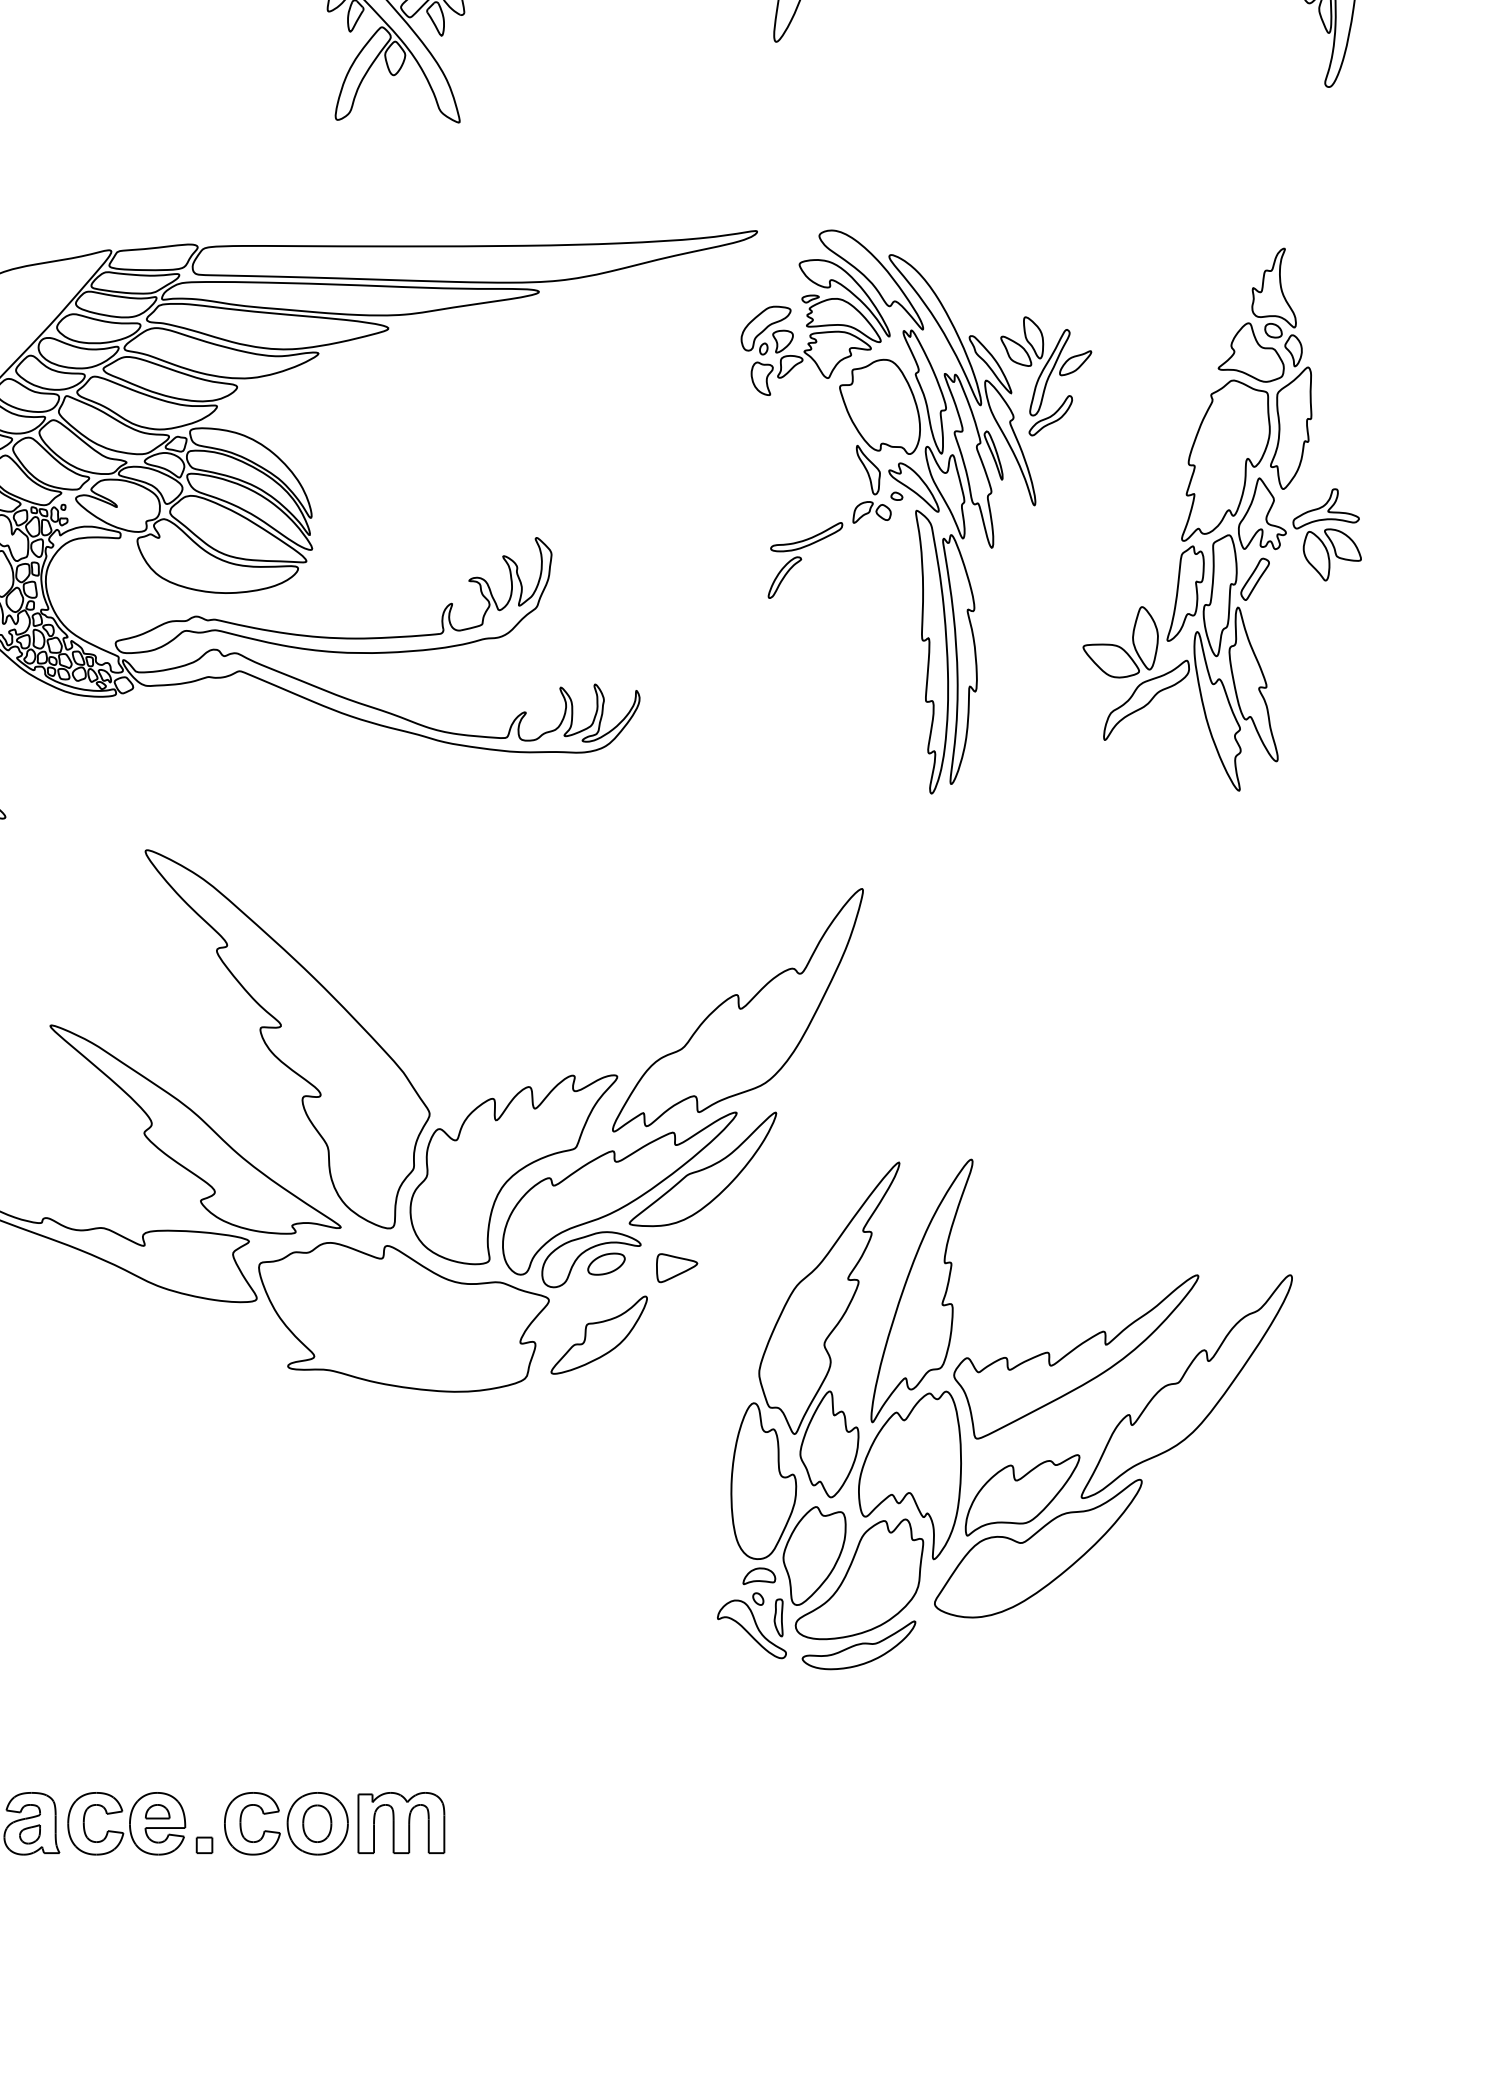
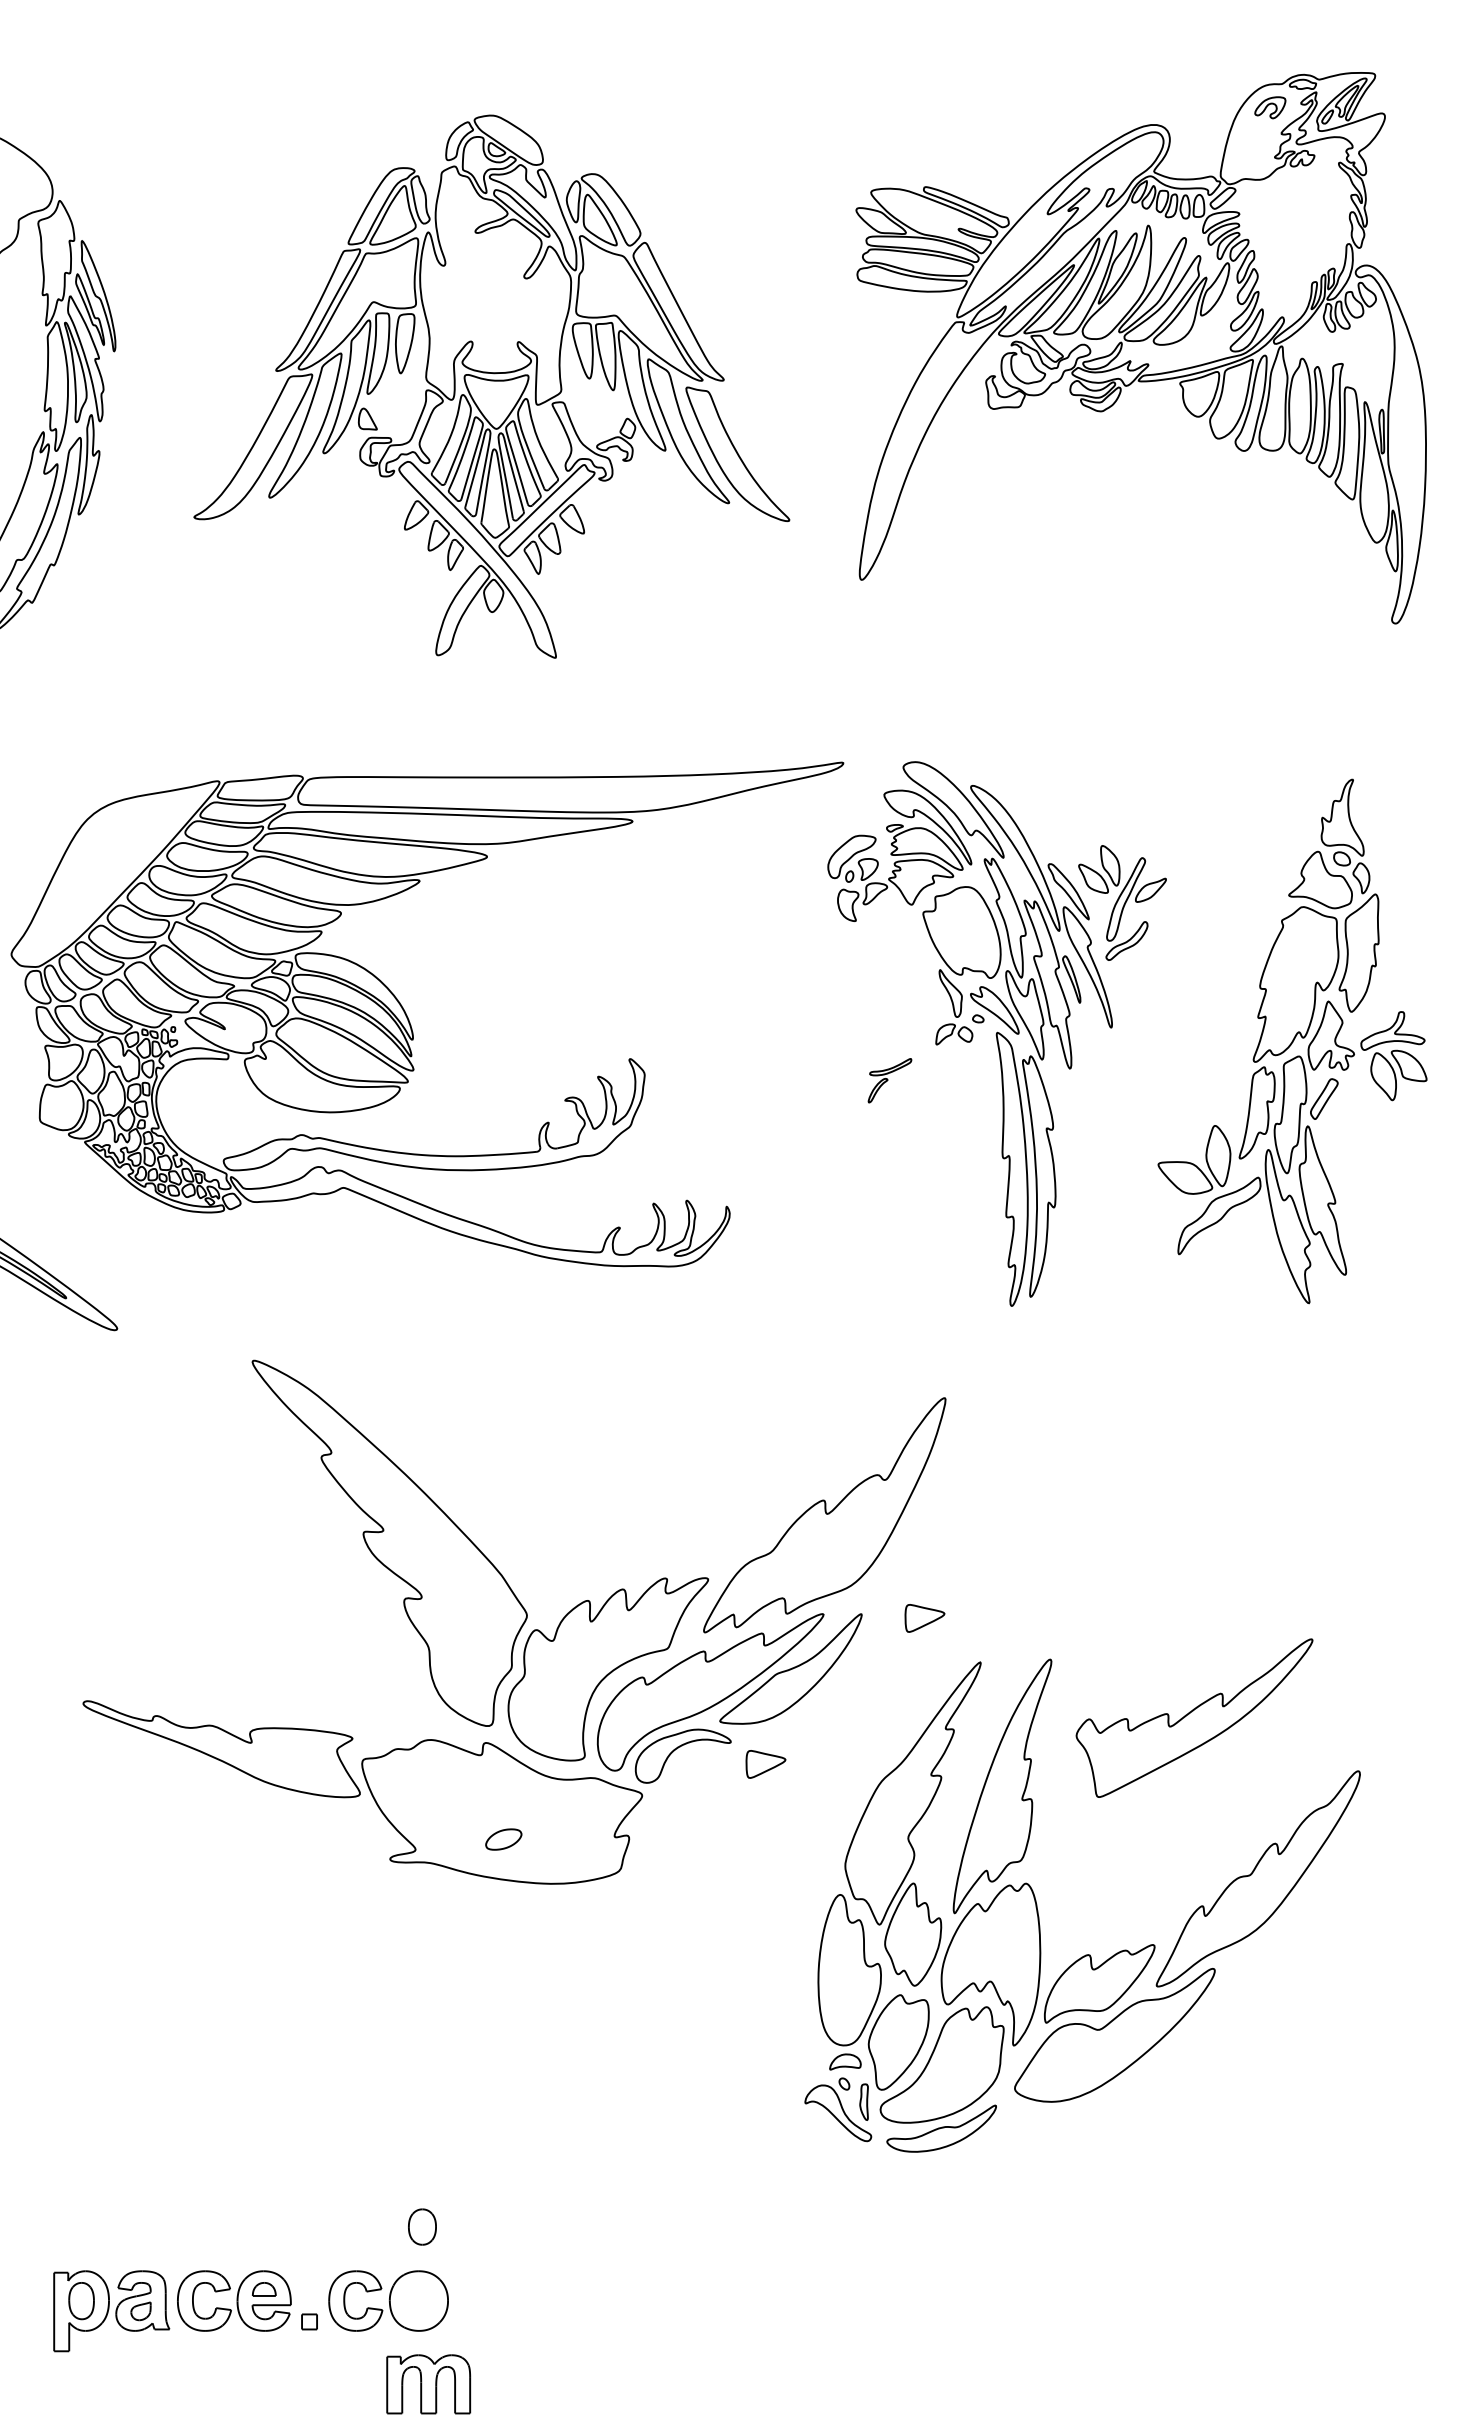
part: (804, 560) -> (889, 1080), size x0.6
part: (841, 1117) -> (924, 1618), added
part: (195, 1129) -> (300, 1630), removed
part: (606, 1264) -> (503, 1839), moved
part: (598, 1335) -> (690, 1829), removed
part: (1076, 1356) -> (1194, 1717), moved
part: (317, 1823) -> (422, 2226), moved
part: (401, 1823) -> (428, 2384), moved

